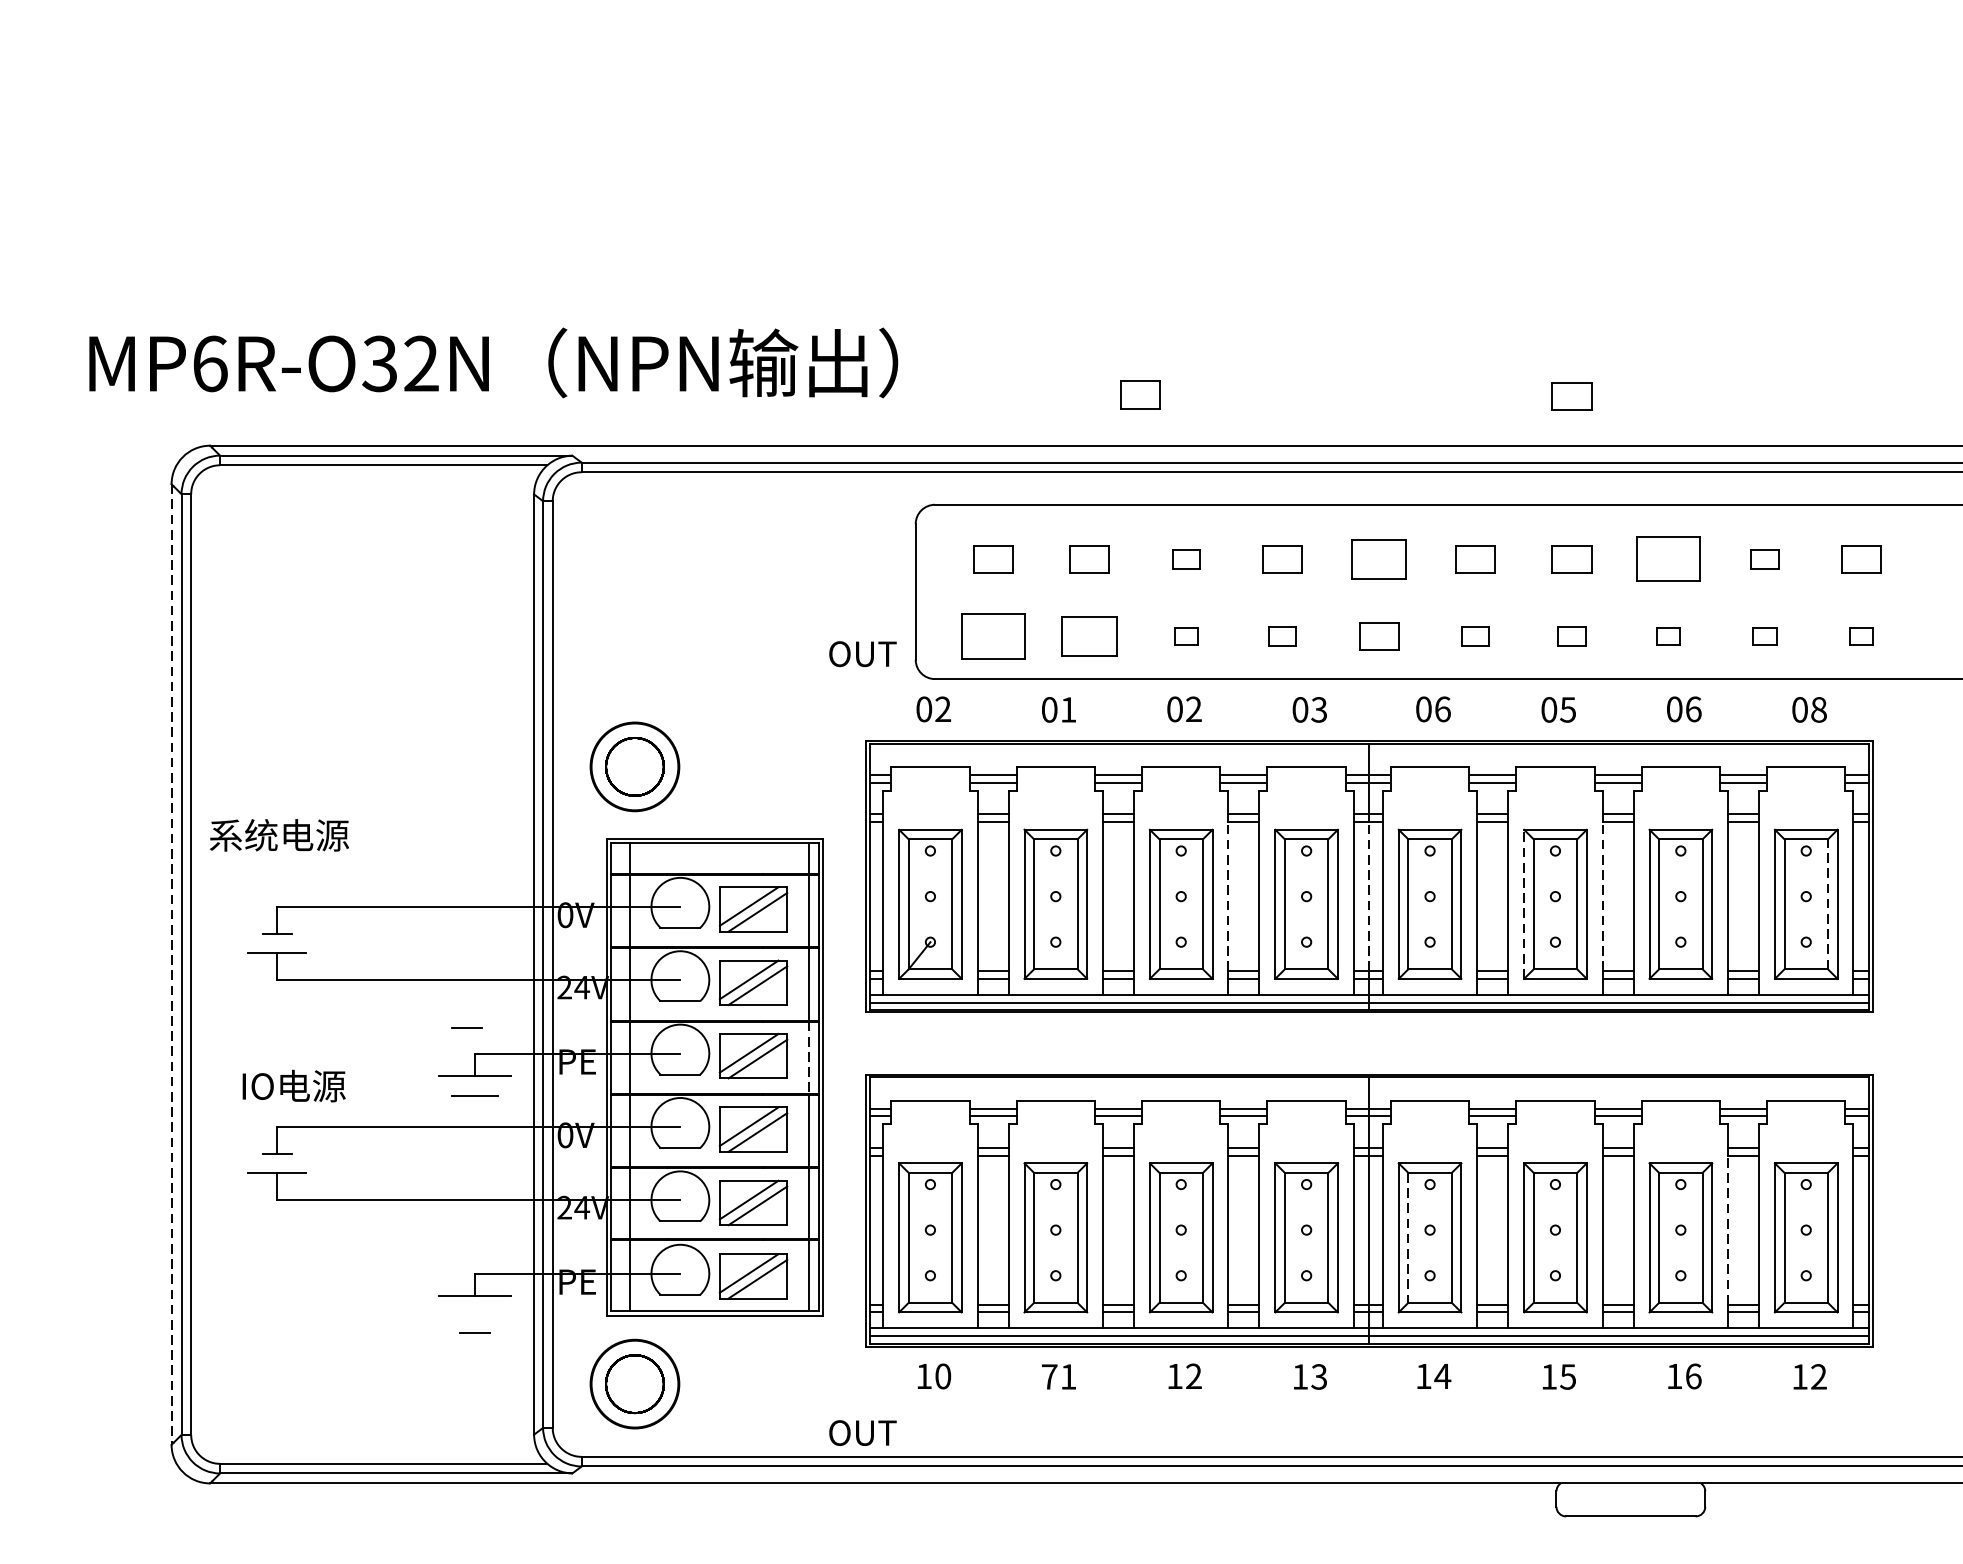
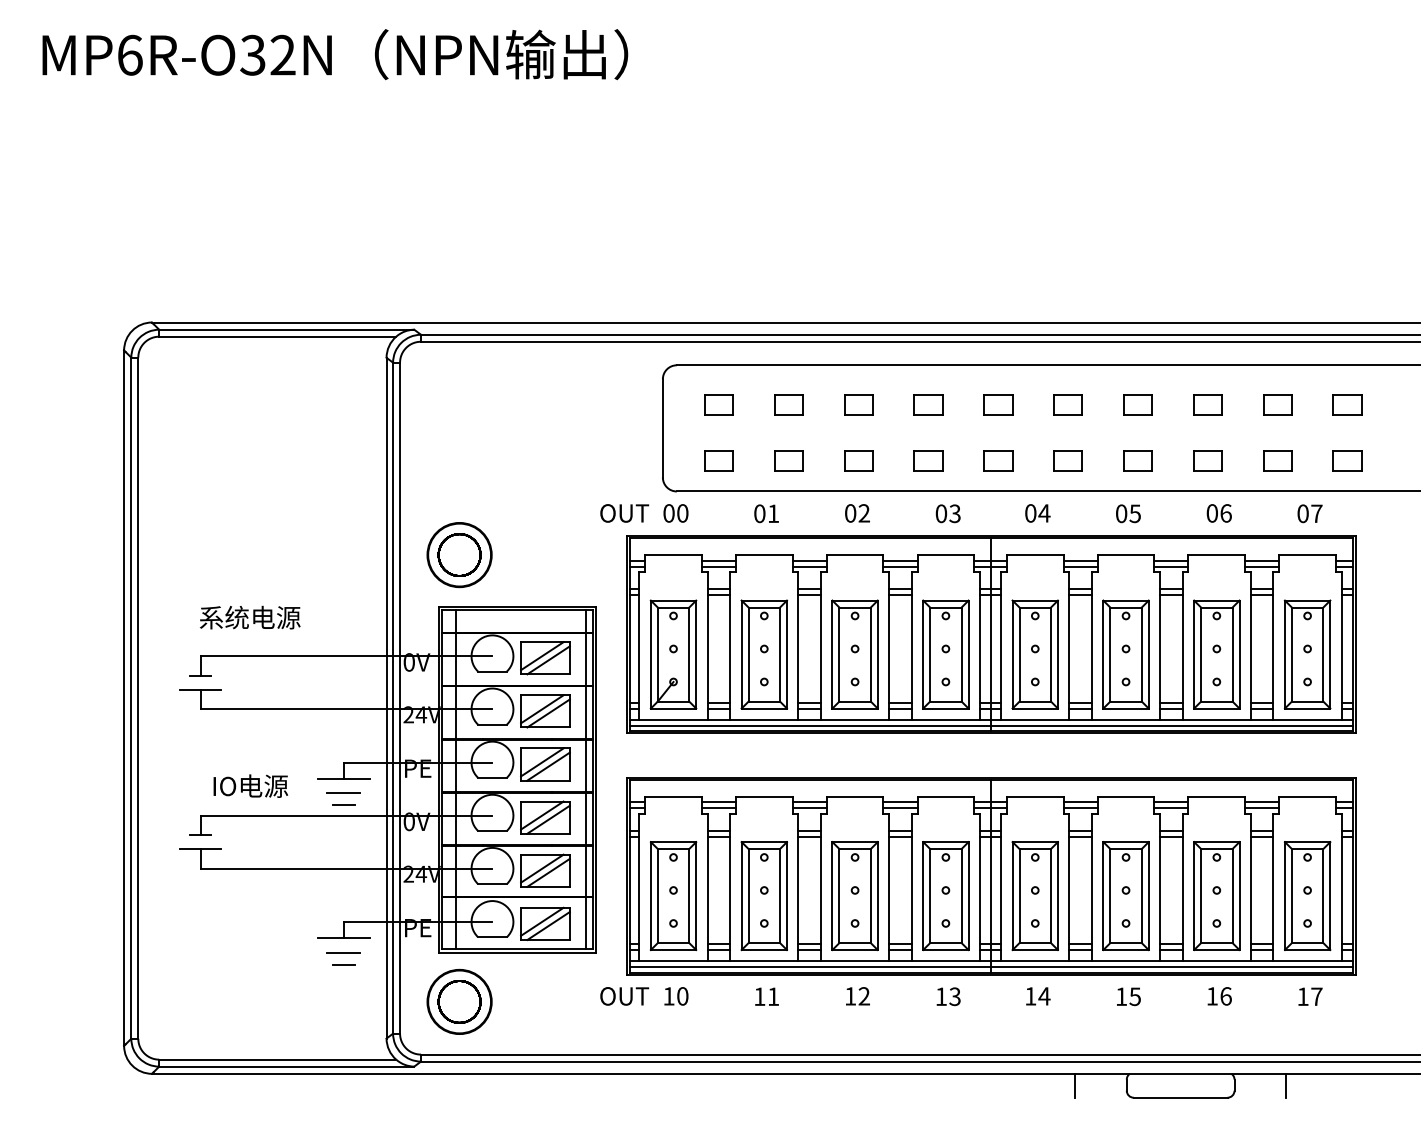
text: (493, 362) -> (335, 54), moved
part: (1140, 394) -> (825, 285), removed
part: (1571, 395) -> (1137, 286), removed
part: (1185, 558) -> (858, 404), size x1.43
part: (1379, 558) -> (998, 404), size x0.71
part: (1667, 558) -> (1207, 404), size x0.62
part: (1764, 558) -> (1277, 404), size x1.43
part: (992, 636) -> (718, 460), size x0.62
part: (1089, 636) -> (788, 460), size x0.71
part: (1185, 636) -> (858, 460), size x1.67
part: (1282, 636) -> (928, 460), size x1.43
part: (1474, 636) -> (1067, 460), size x1.43
part: (1571, 636) -> (1137, 460), size x1.43
part: (1667, 636) -> (1207, 460), size x1.67
part: (1764, 636) -> (1277, 460), size x1.67
part: (1861, 636) -> (1347, 460), size x1.67
text: (862, 654) -> (624, 513), moved
text: (942, 709) -> (682, 513), 02 -> 00
text: (1442, 709) -> (1044, 513), 06 -> 04
text: (1818, 709) -> (1316, 513), 08 -> 07
text: (279, 835) -> (250, 617), moved
line: (1228, 895) -> (889, 648), dashed -> solid
line: (1369, 895) -> (991, 648), dashed -> solid
line: (1603, 895) -> (1160, 648), dashed -> solid
line: (1524, 904) -> (1103, 654), dashed -> solid
line: (1828, 904) -> (1323, 654), dashed -> solid
line: (172, 965) -> (124, 698), dashed -> solid
line: (466, 1027) -> (343, 804), moved
line: (808, 1058) -> (585, 766), dashed -> solid
text: (293, 1085) -> (250, 785), moved
line: (1727, 1230) -> (1250, 890), dashed -> solid
line: (1408, 1238) -> (1019, 896), dashed -> solid
line: (474, 1315) -> (343, 952), added
text: (1049, 1376) -> (759, 996), 71 -> 11
text: (1818, 1376) -> (1316, 996), 12 -> 17
text: (862, 1433) -> (624, 996), moved
line: (1484, 1499) -> (1074, 1085), added
line: (1777, 1499) -> (1286, 1085), added

